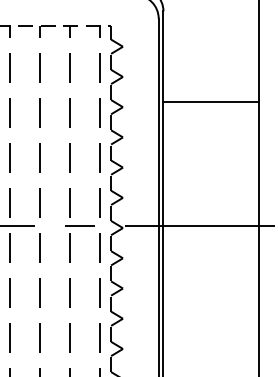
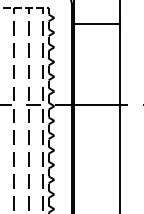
line: (211, 101) -> (97, 23), moved

